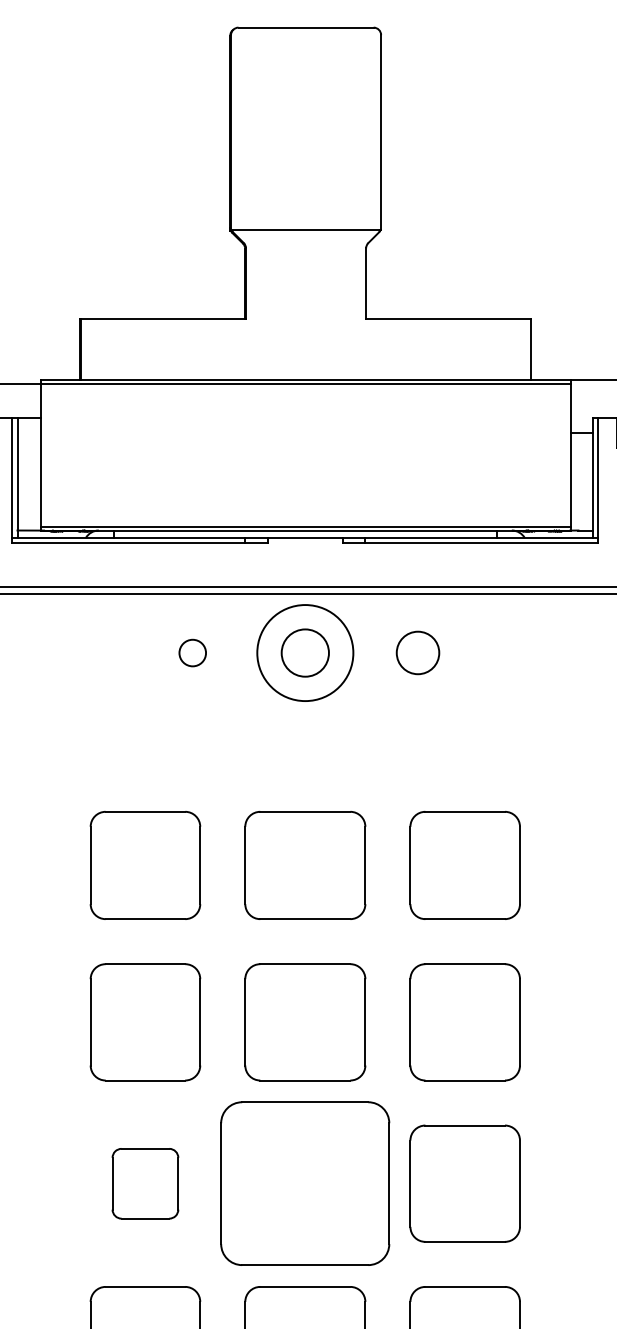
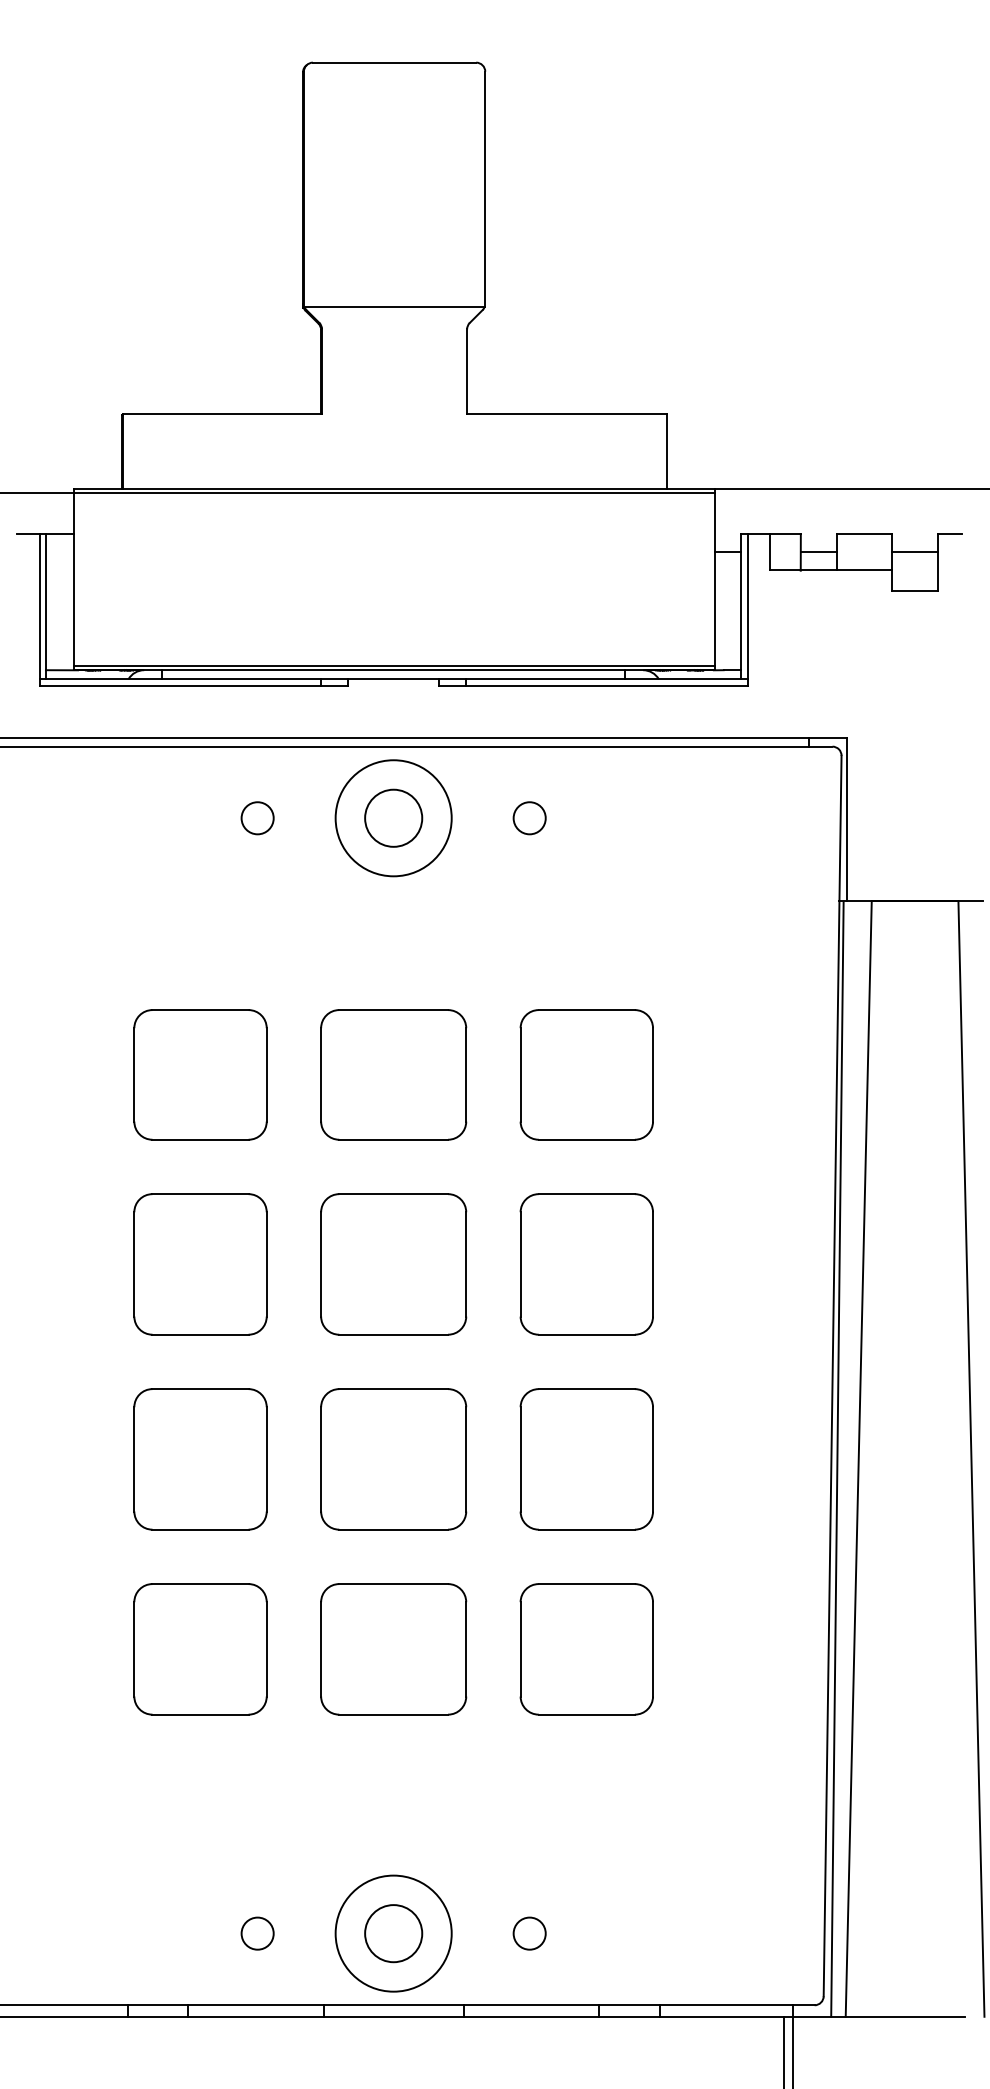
circle: (417, 653) -> (529, 818), size x0.62
part: (145, 1183) -> (200, 1459), size x1.67
part: (305, 1183) -> (393, 1459), size x0.71

